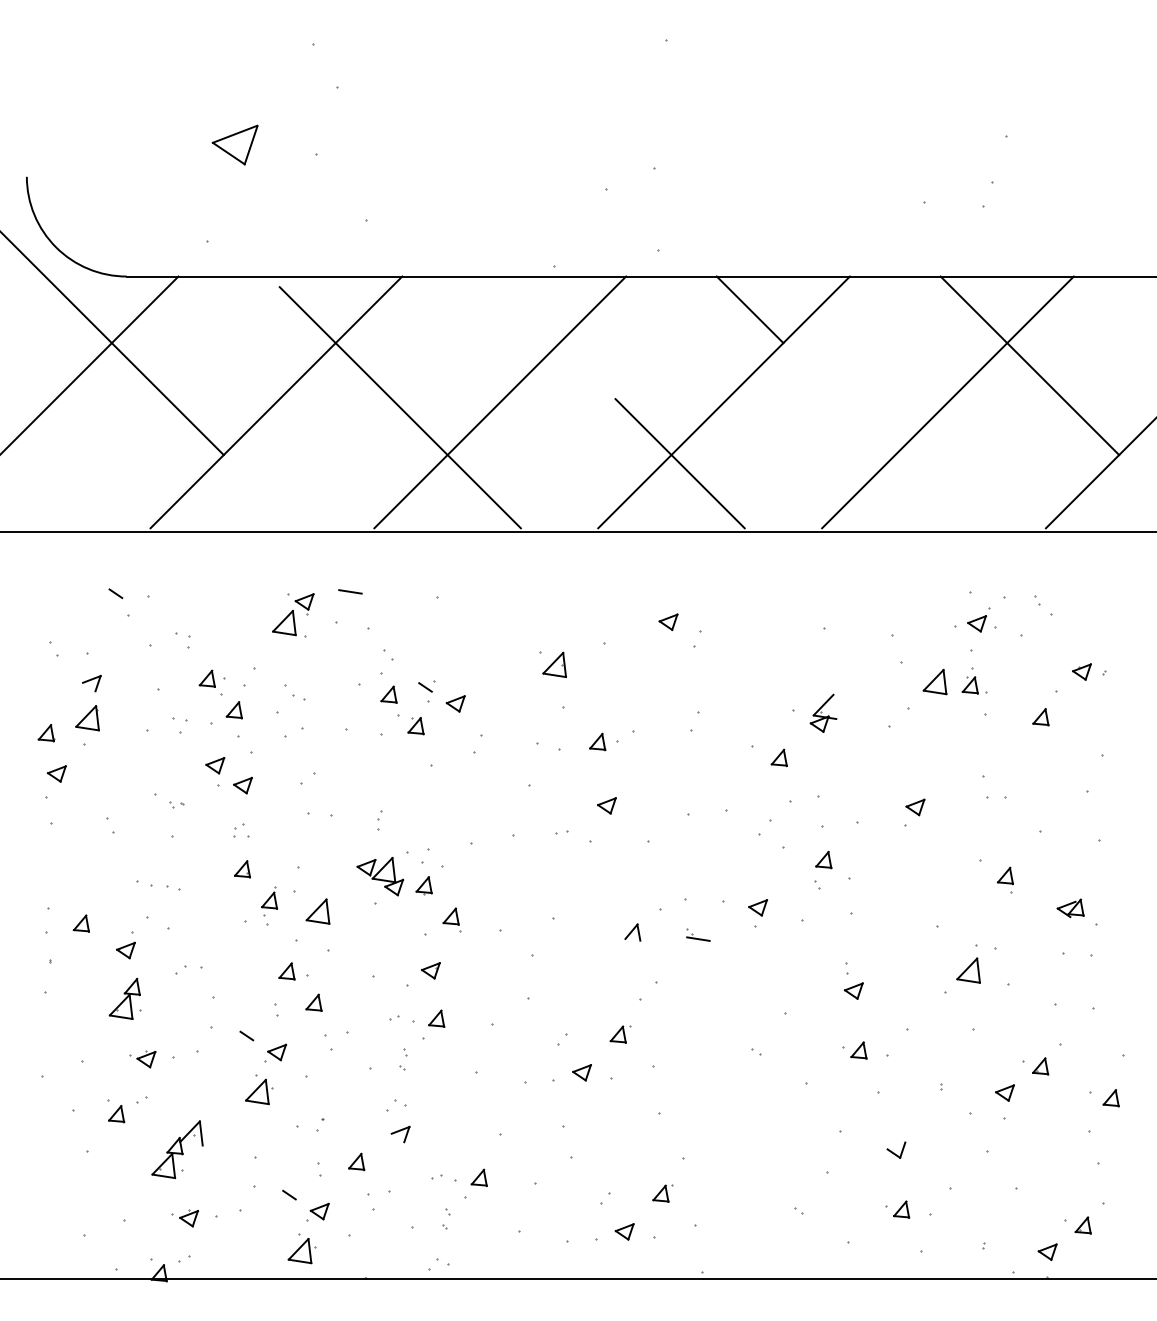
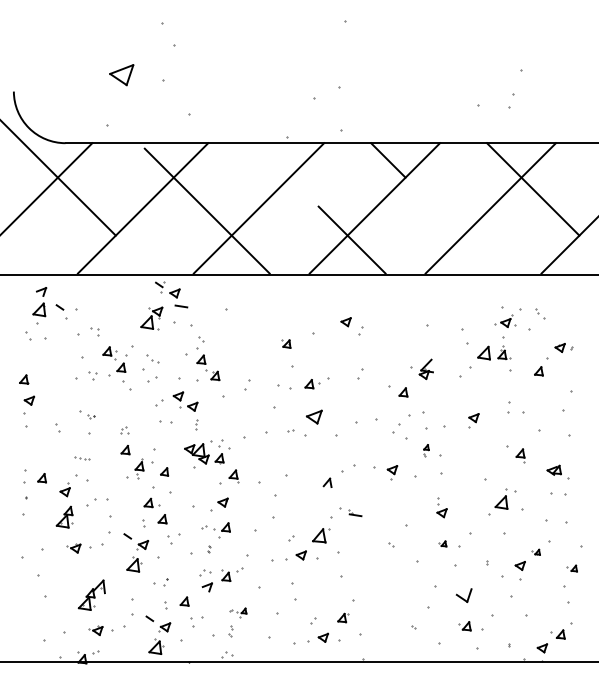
part: (553, 663) -> (286, 343), size x0.6
part: (441, 696) -> (167, 289), moved
part: (87, 709) -> (39, 305), moved
part: (228, 775) -> (185, 401), moved
part: (995, 798) -> (515, 413), size x1.6
part: (605, 806) -> (313, 417), size x1.6
part: (823, 870) -> (426, 450), size x0.6
part: (159, 885) -> (82, 458), size x0.6
part: (317, 910) -> (164, 471), size x0.6
part: (698, 935) -> (355, 513), moved
part: (188, 970) -> (97, 502), size x1.6
part: (620, 1034) -> (321, 535), size x1.6
part: (854, 1049) -> (442, 543), size x0.6
part: (402, 1059) -> (208, 548), size x0.6
part: (1034, 1067) -> (535, 552), size x0.6
part: (1103, 1097) -> (571, 568), size x0.7
part: (128, 1109) -> (232, 574), moved
part: (895, 1150) -> (463, 595), size x1.6
part: (458, 1182) -> (237, 612), size x0.6

